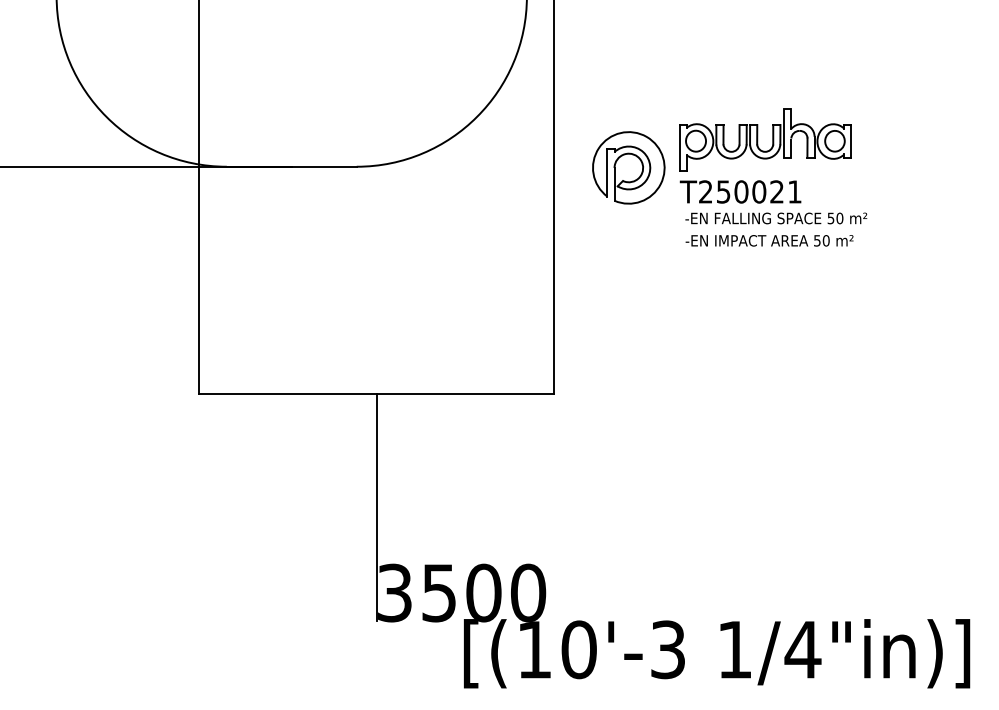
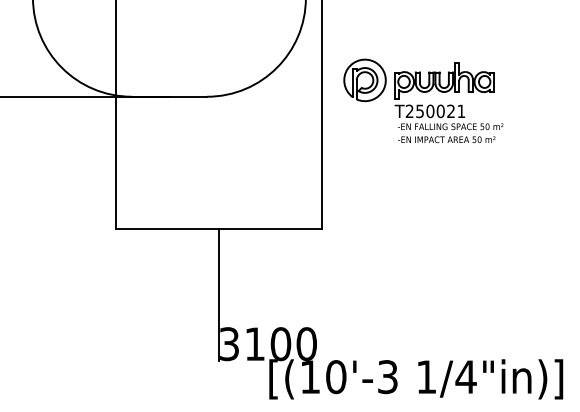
part: (627, 168) -> (364, 80), moved
text: (438, 593) -> (254, 344), 3500 -> 3100

